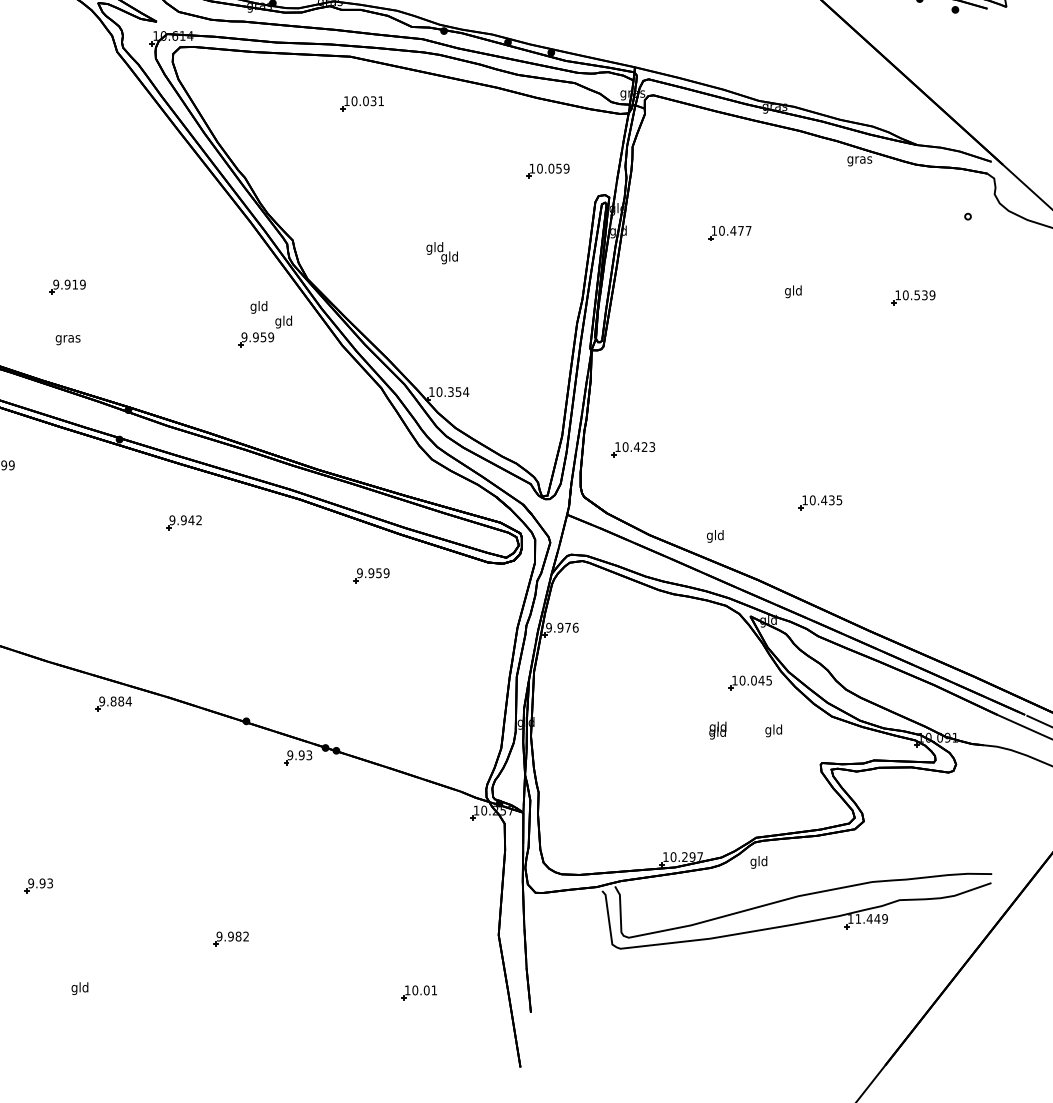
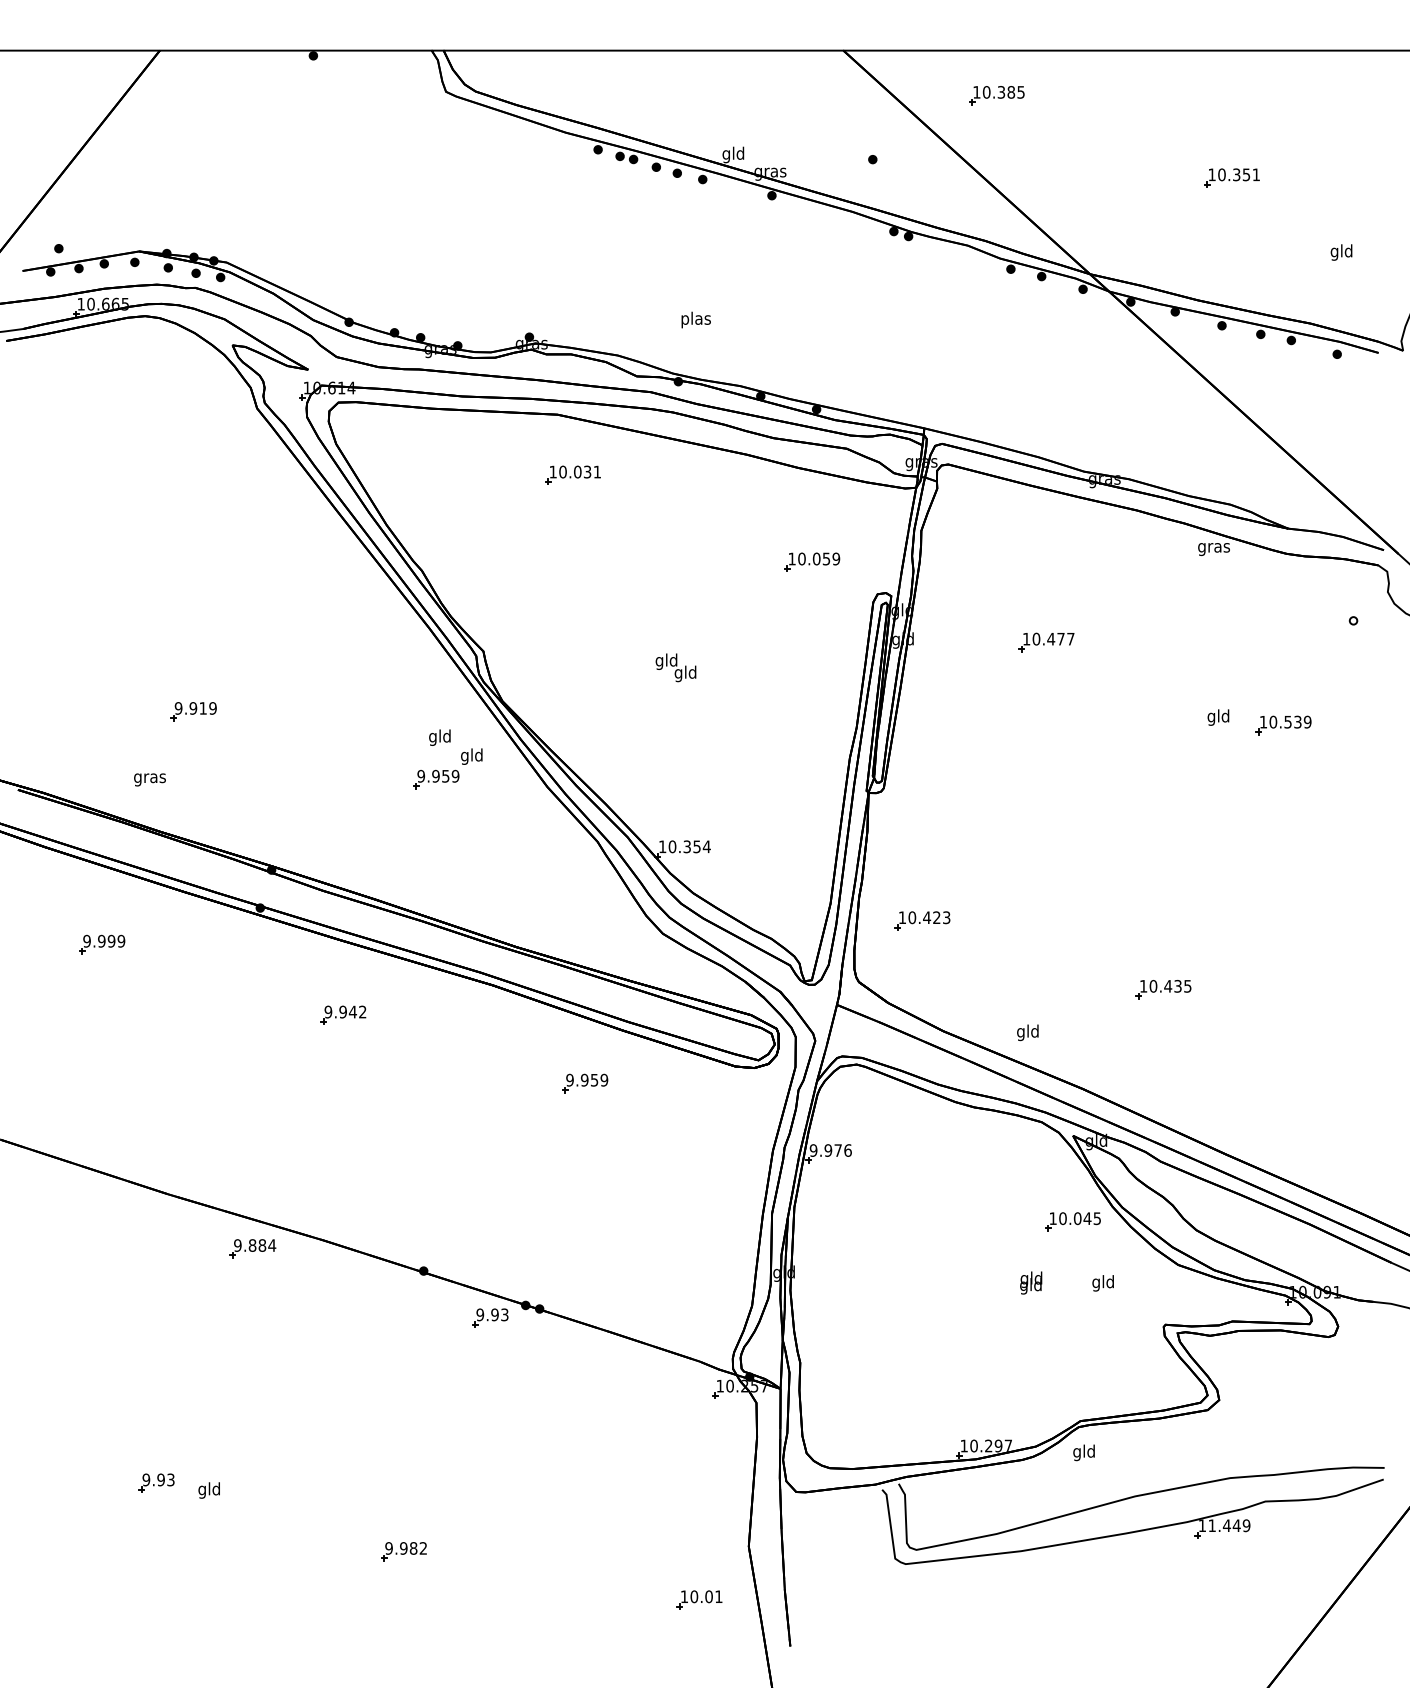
text: (793, 291) -> (1218, 717), moved
text: (67, 339) -> (149, 779), moved
text: (79, 988) -> (208, 1490), moved
part: (419, 992) -> (699, 1599), moved

